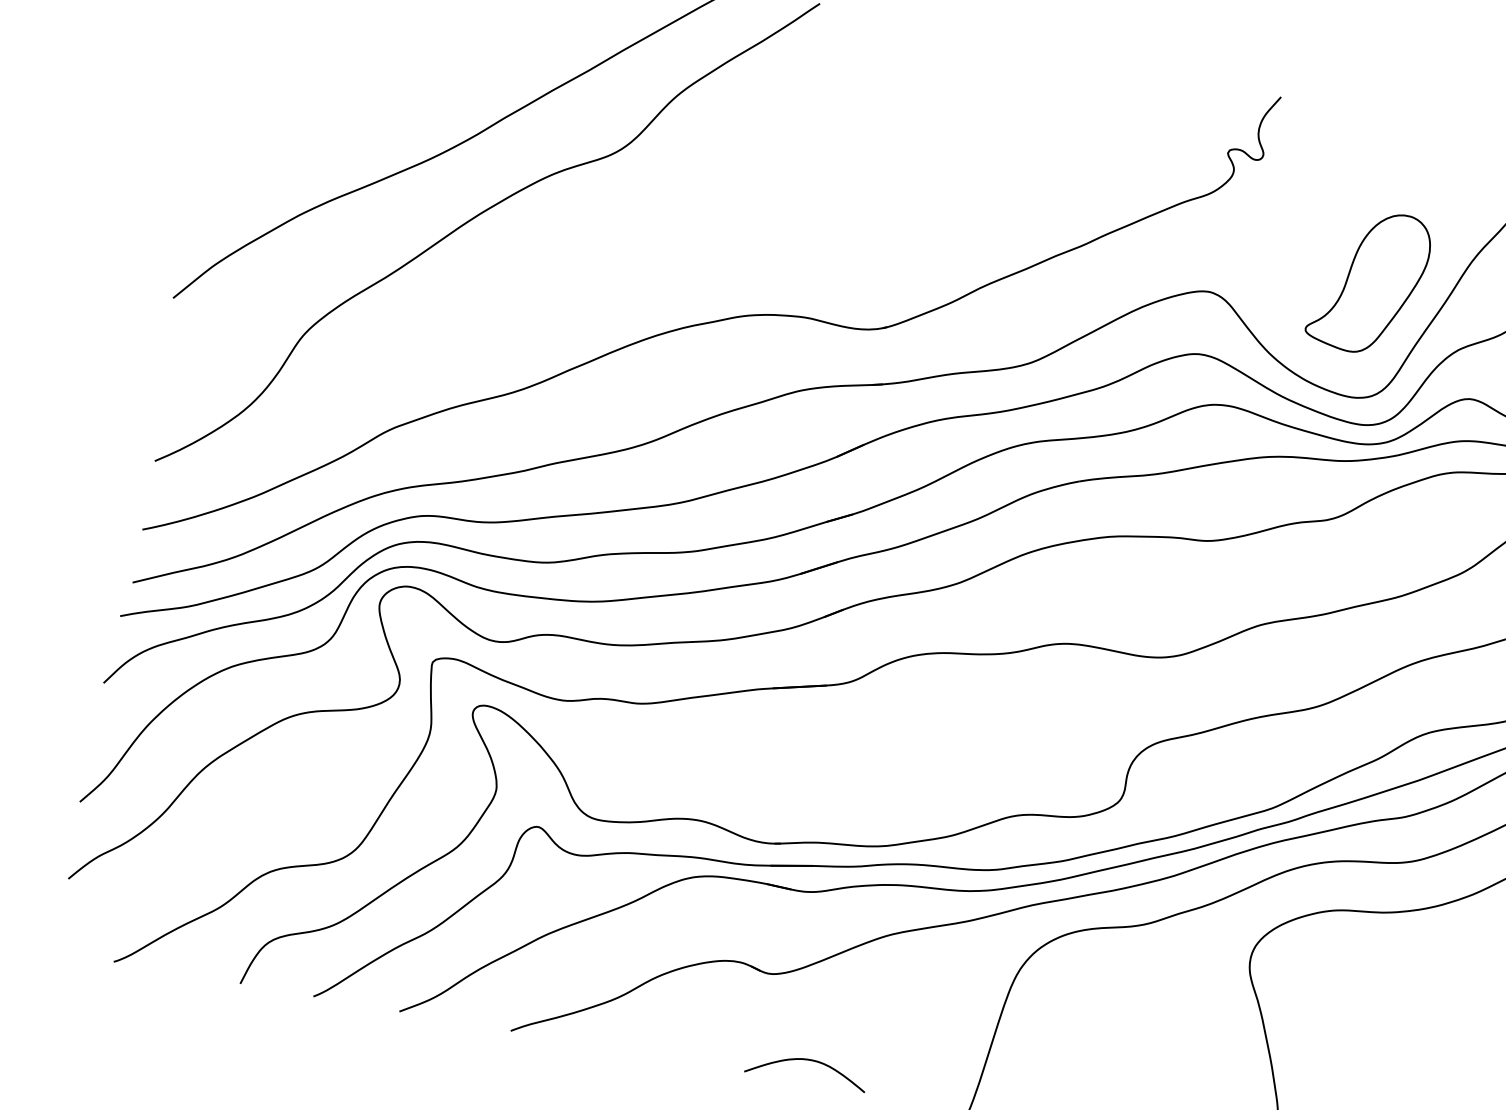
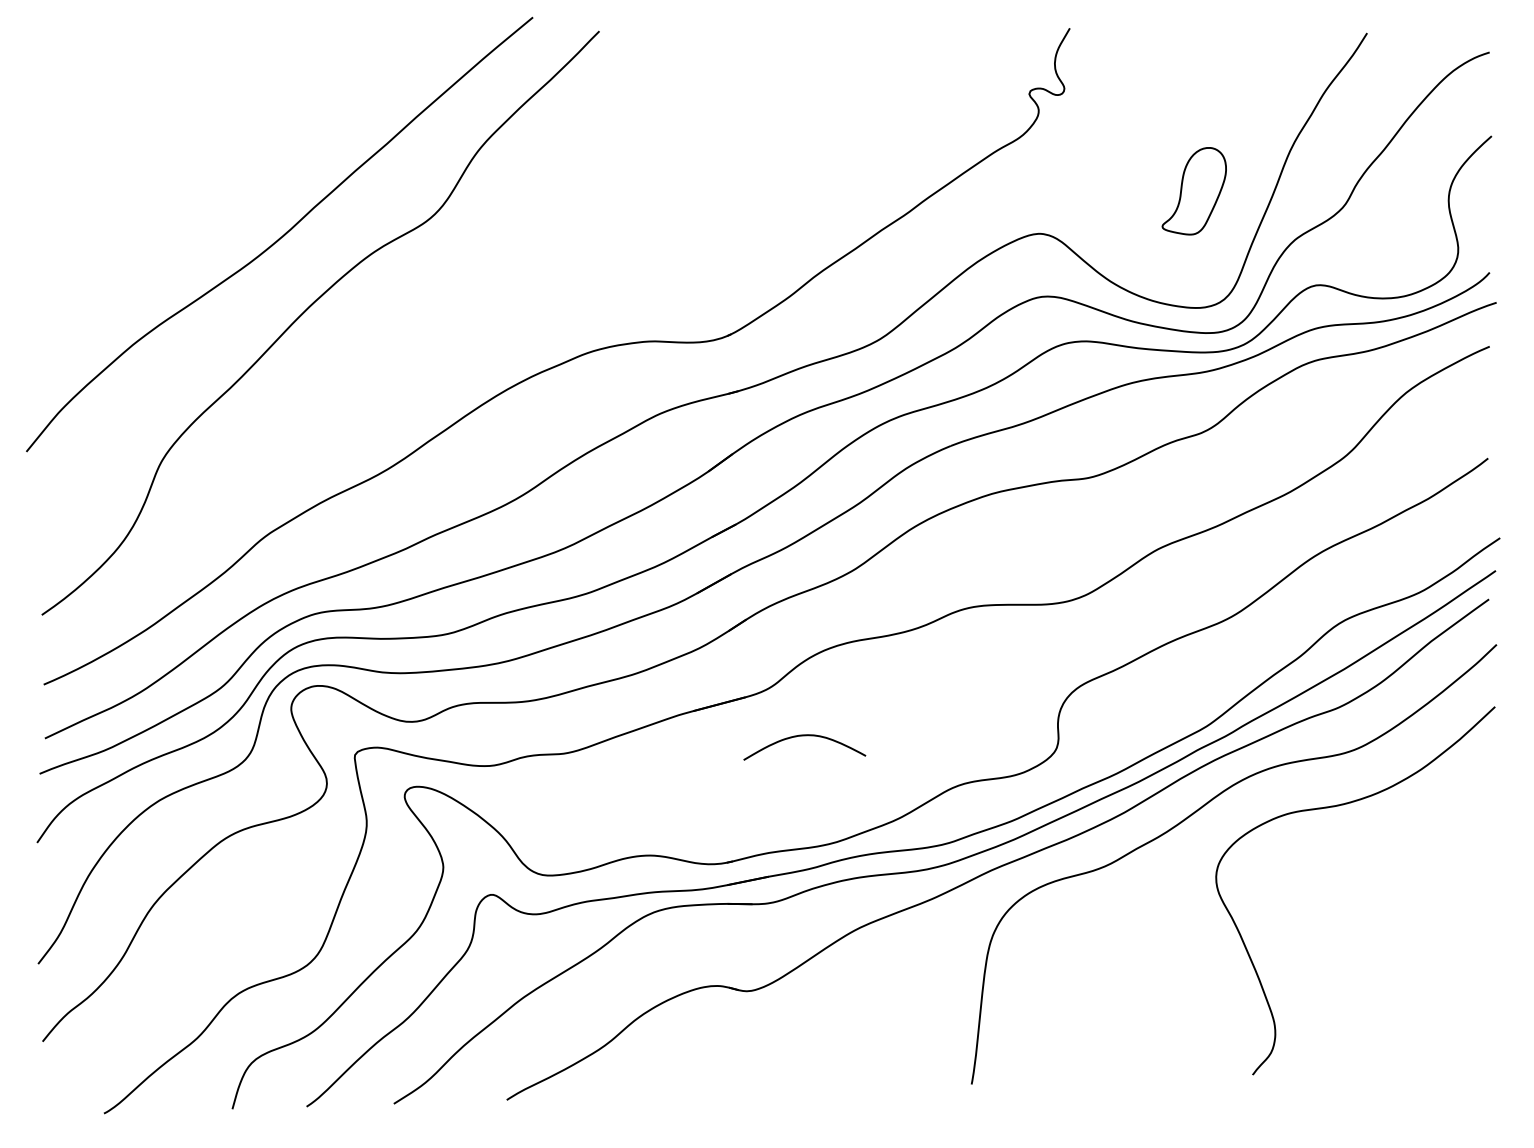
part: (1369, 282) -> (1194, 191), size x0.6
curve: (808, 1060) -> (804, 736), moved

